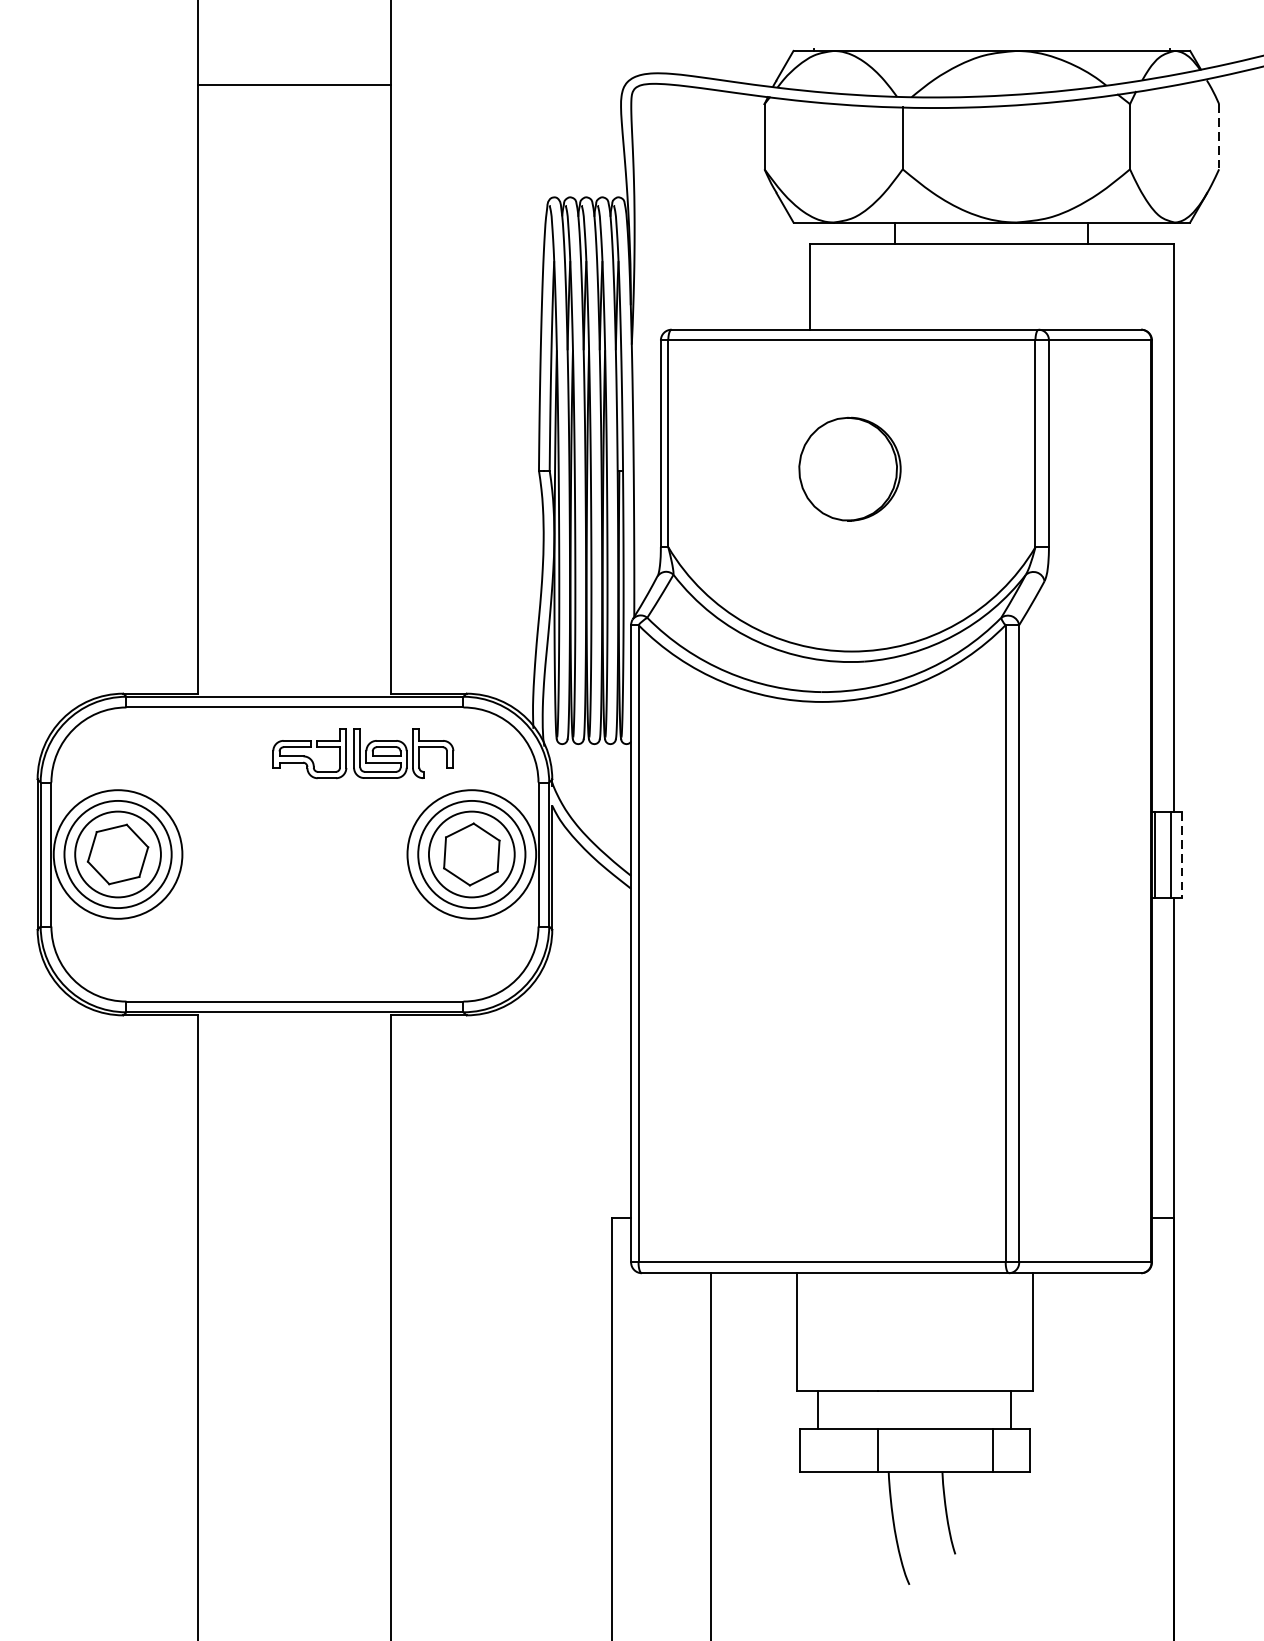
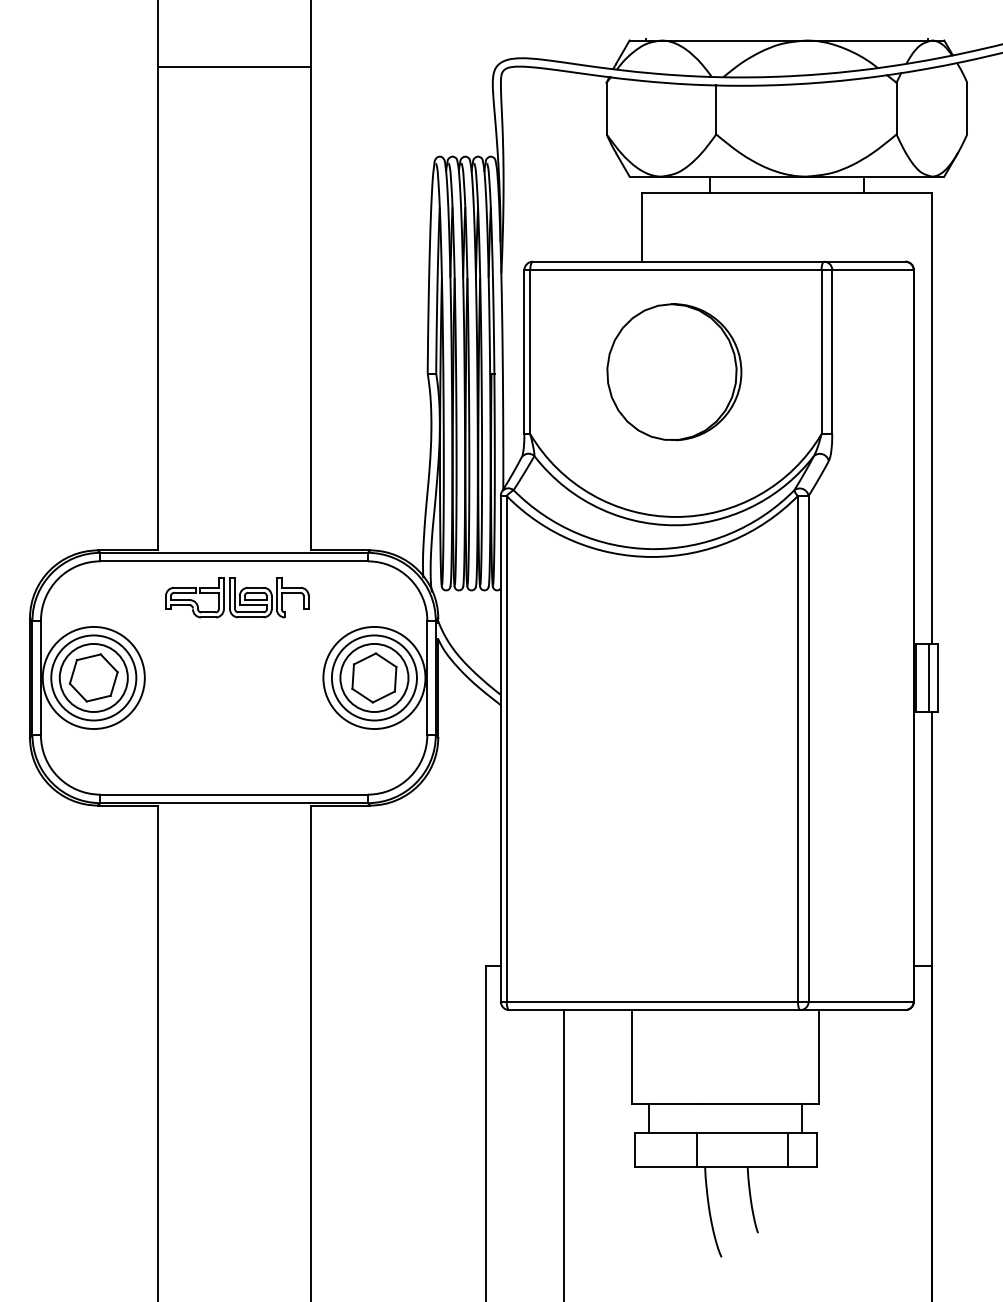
line: (1219, 136) -> (967, 108), dashed -> solid
part: (850, 469) -> (674, 372), size x1.67
part: (363, 753) -> (237, 597), moved
line: (1181, 855) -> (937, 678), dashed -> solid

